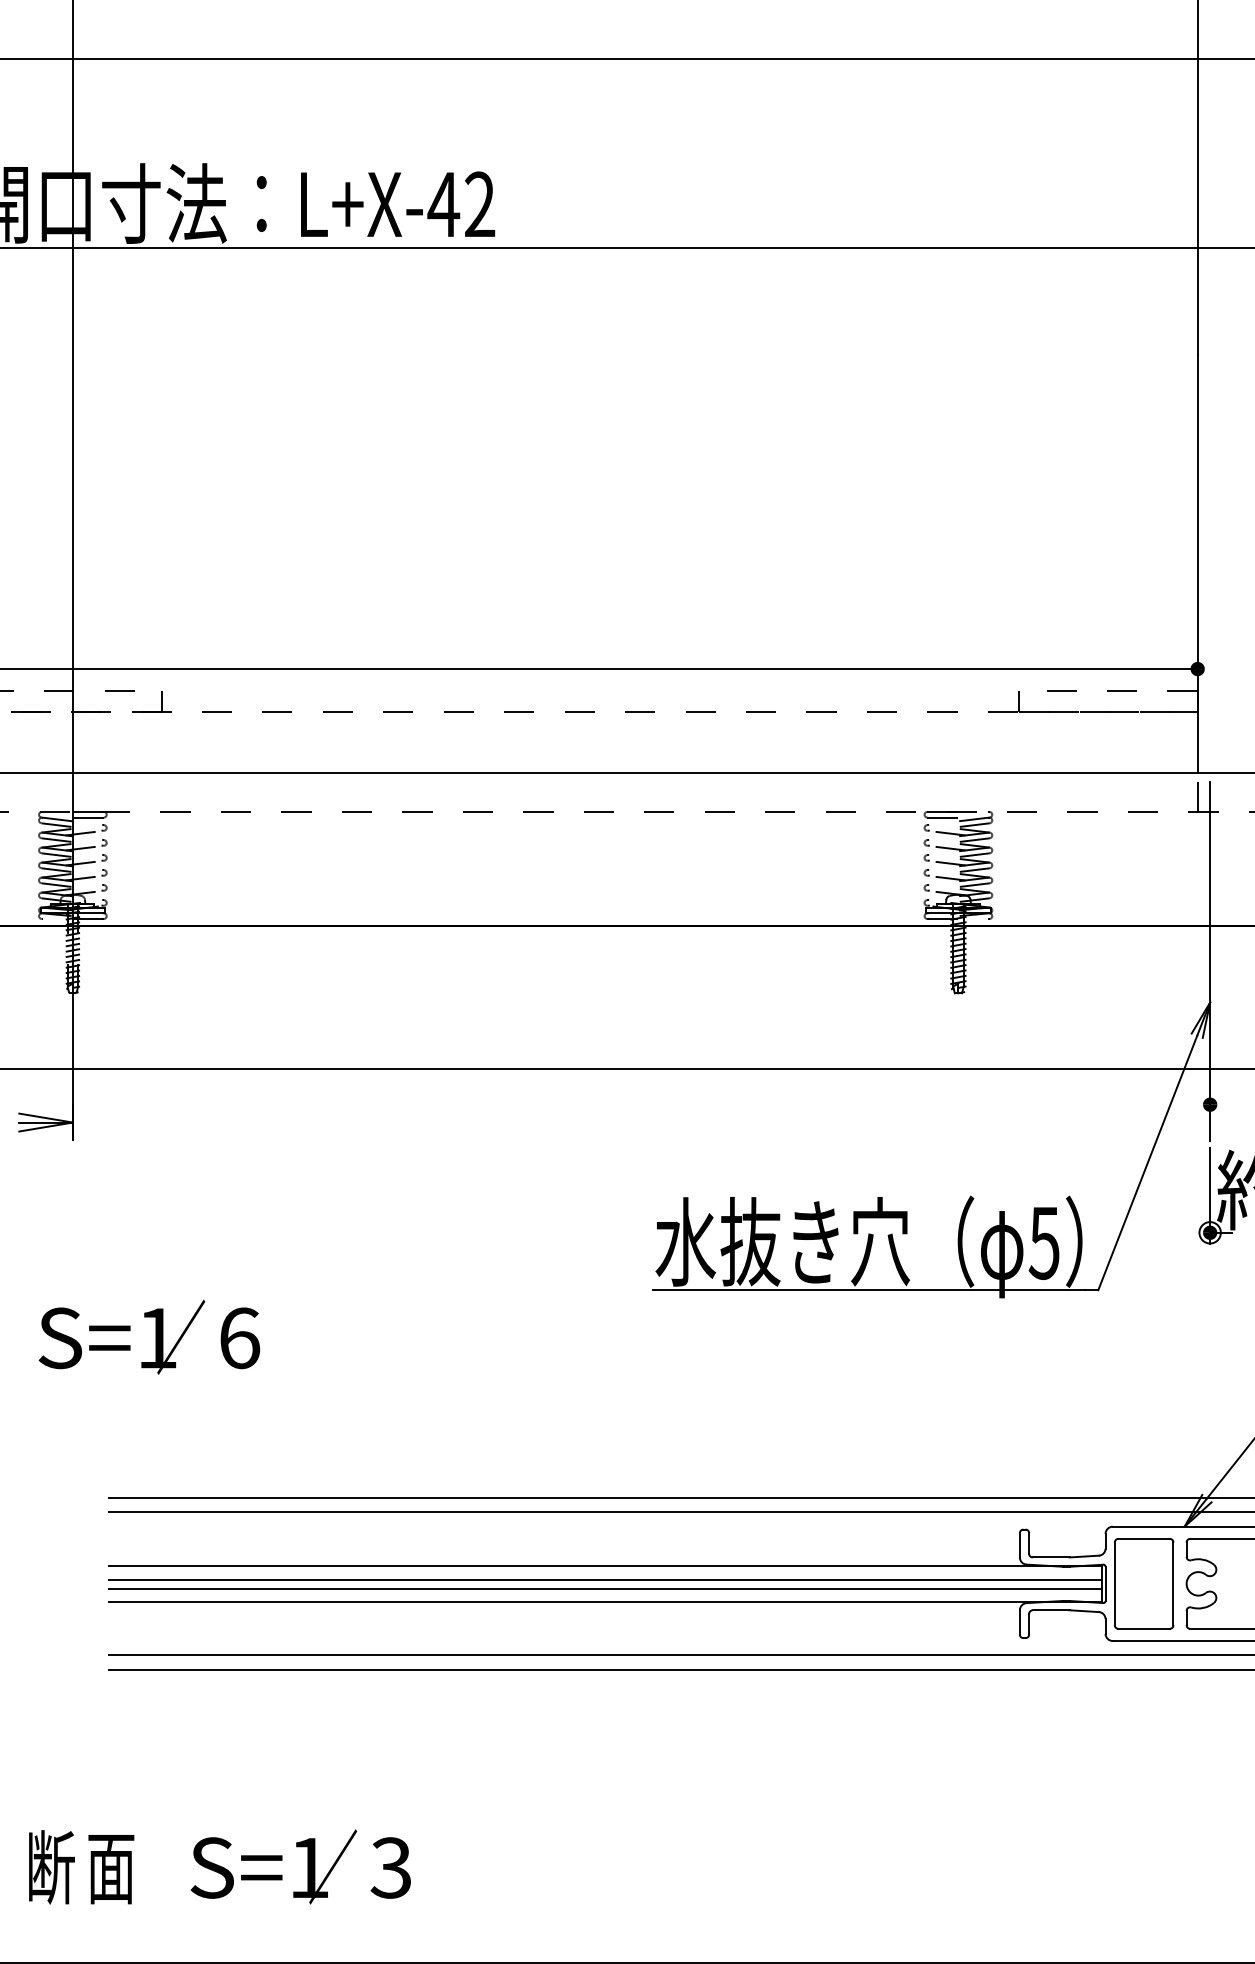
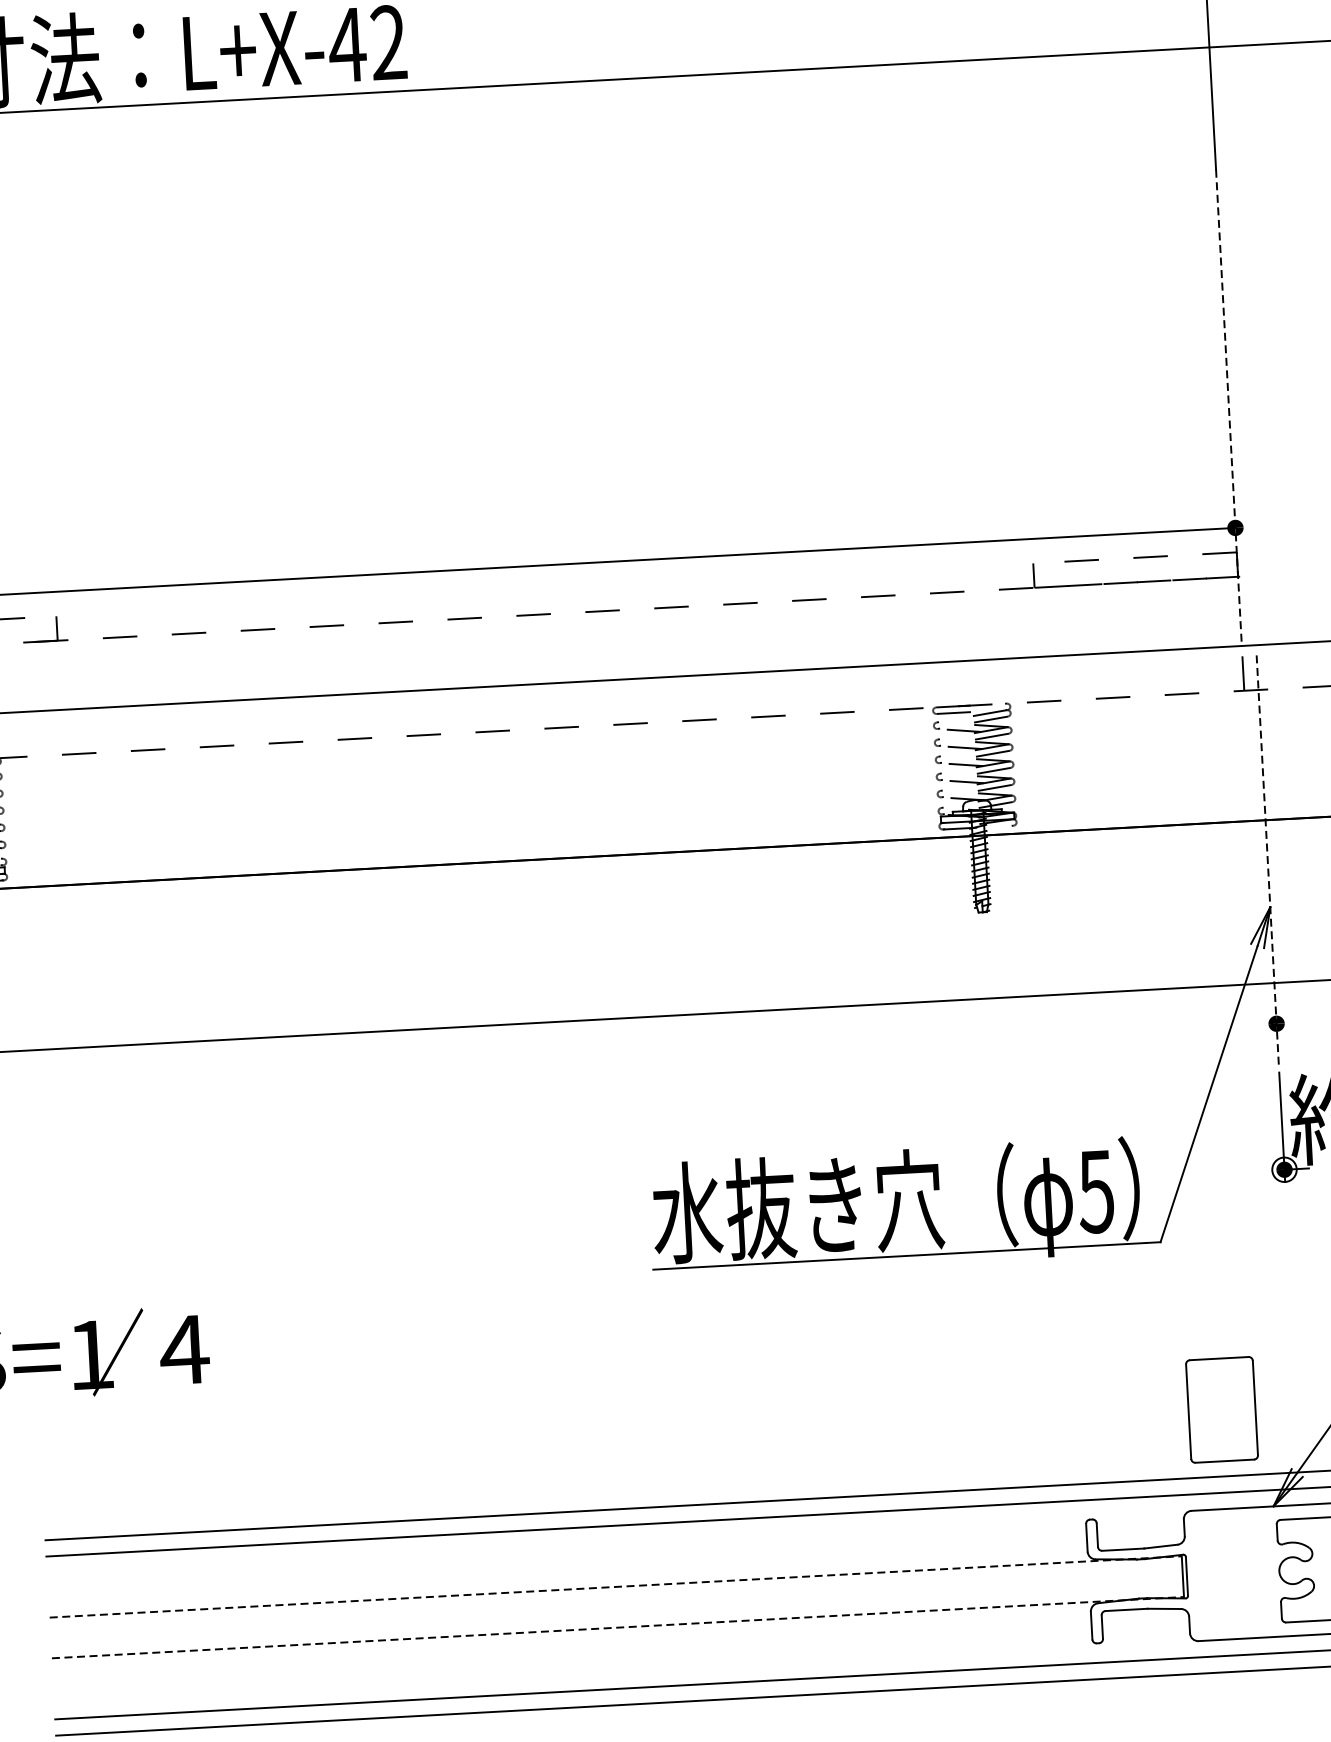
line: (1197, 563) -> (1228, 407), solid -> dashed
line: (1210, 961) -> (1268, 860), solid -> dashed
text: (239, 1338) -> (184, 1350), 6 -> 4
line: (605, 1566) -> (615, 1587), solid -> dashed
line: (605, 1579) -> (616, 1602), removed
part: (1144, 1583) -> (1222, 1409), moved
line: (605, 1589) -> (617, 1613), removed
line: (605, 1601) -> (617, 1627), solid -> dashed

